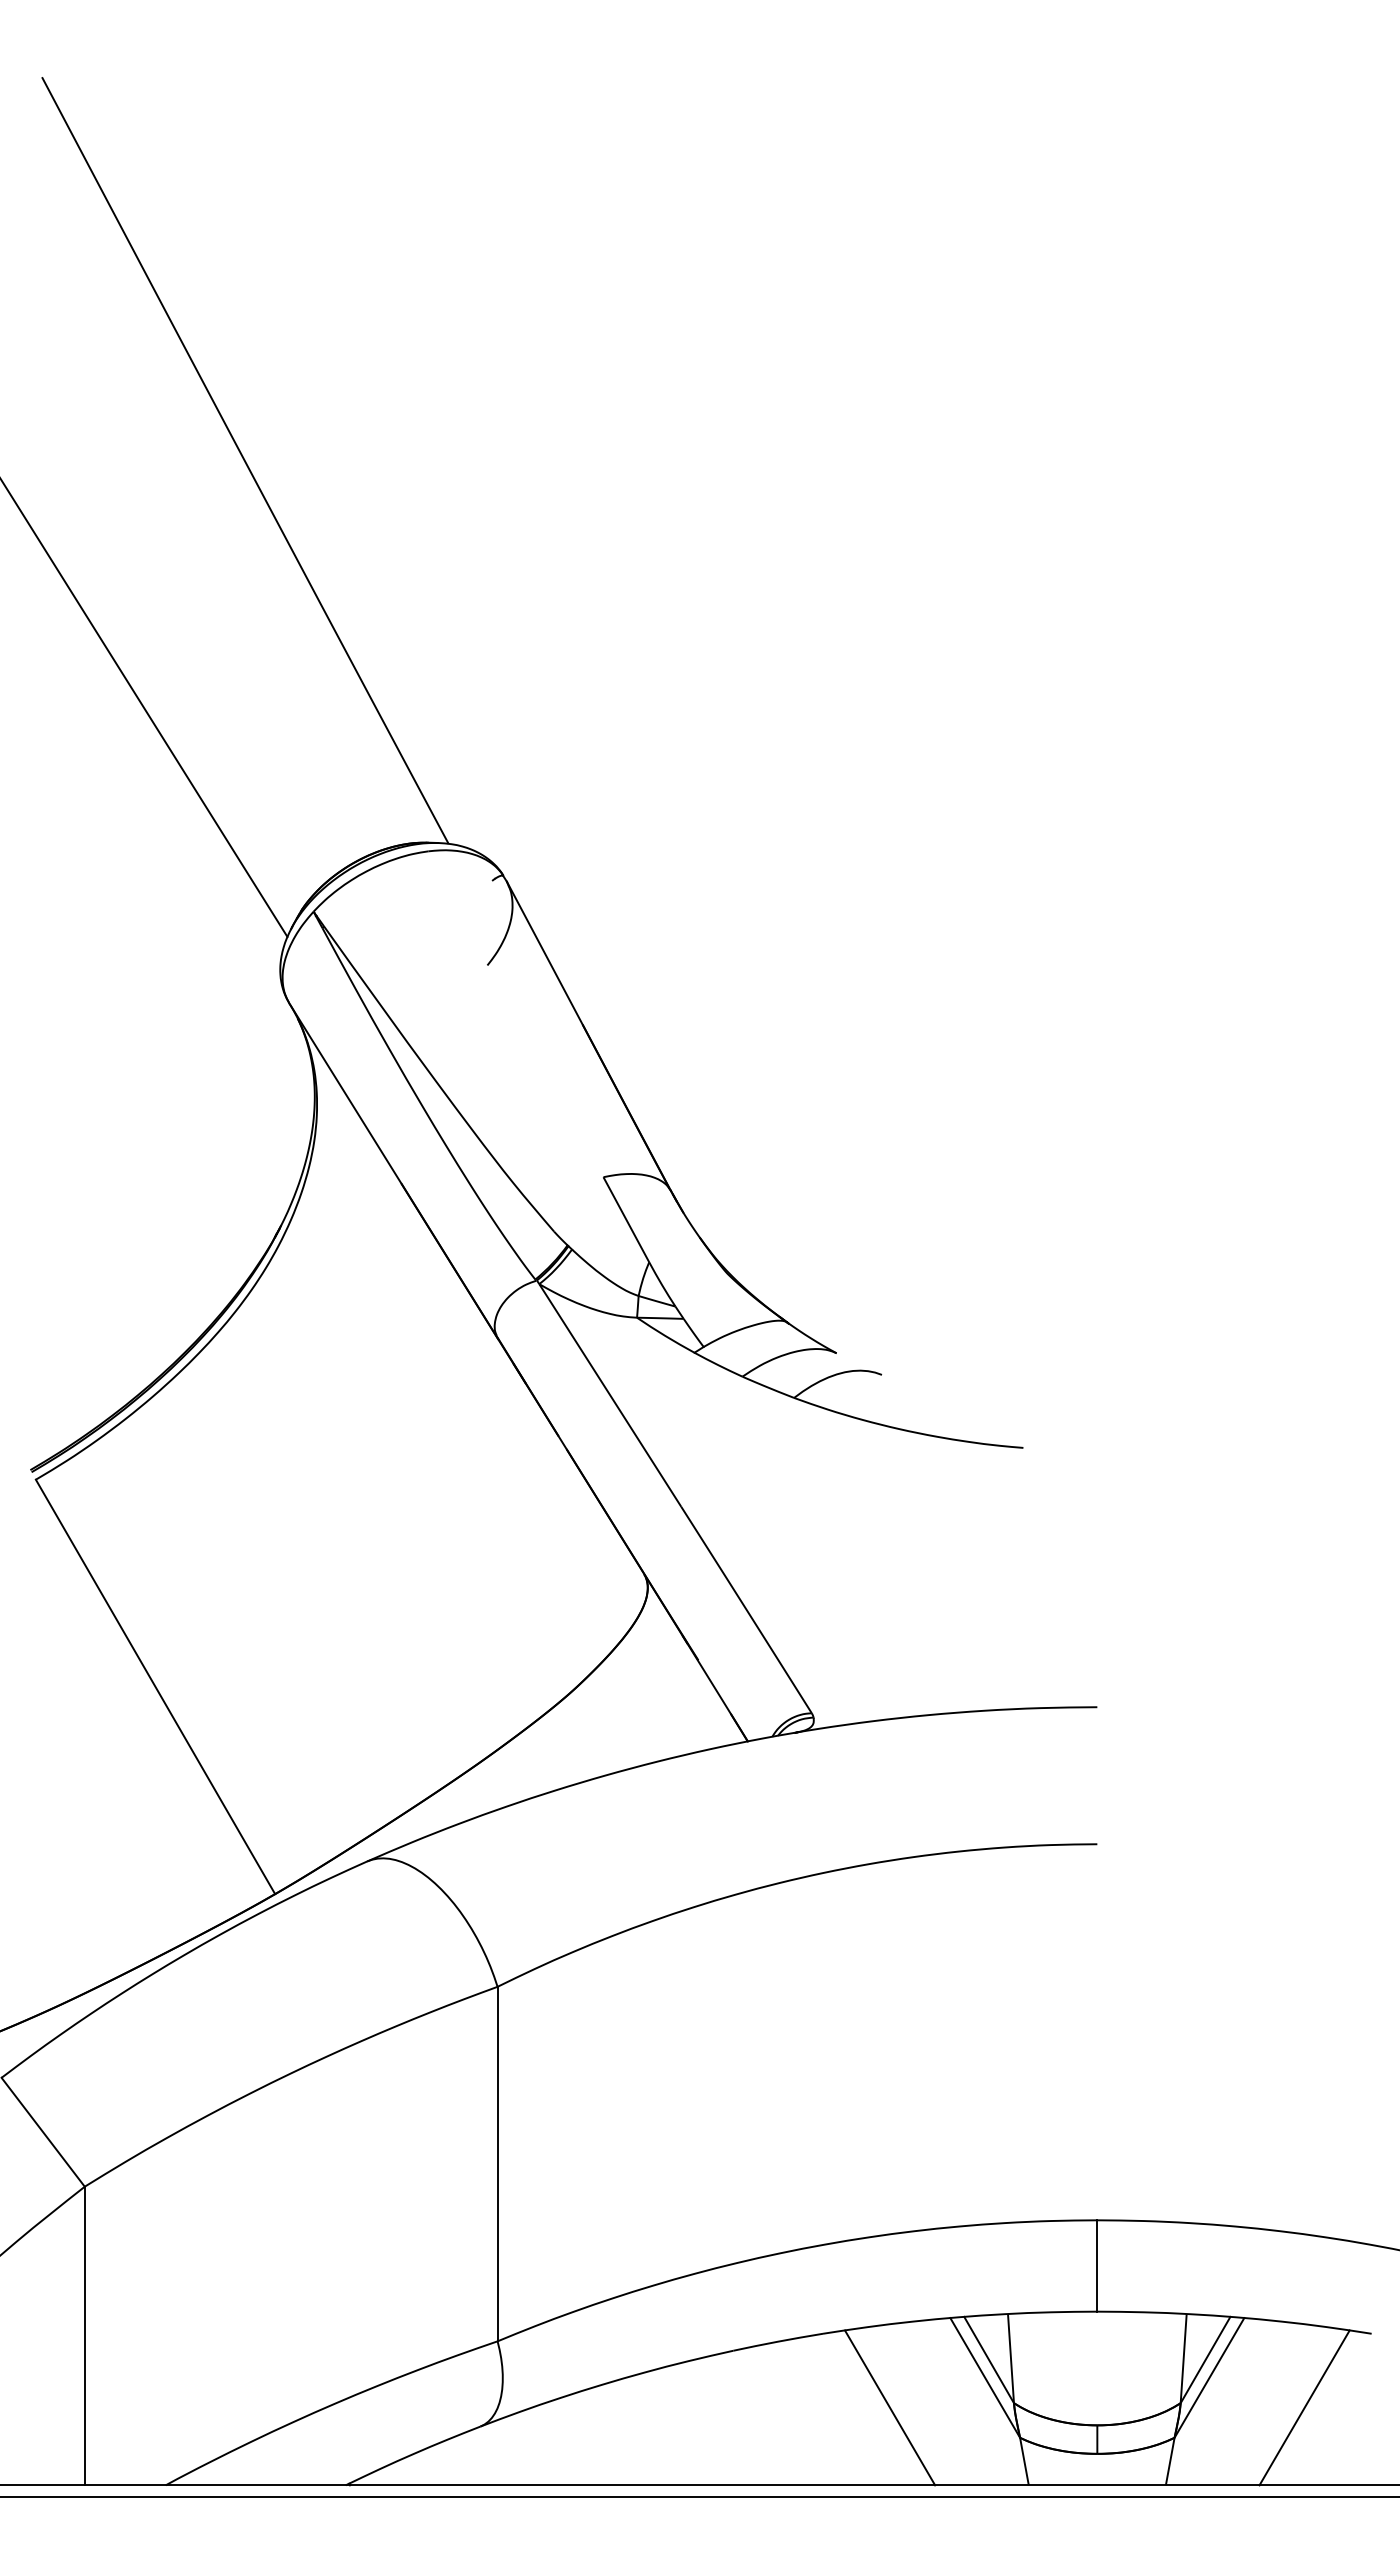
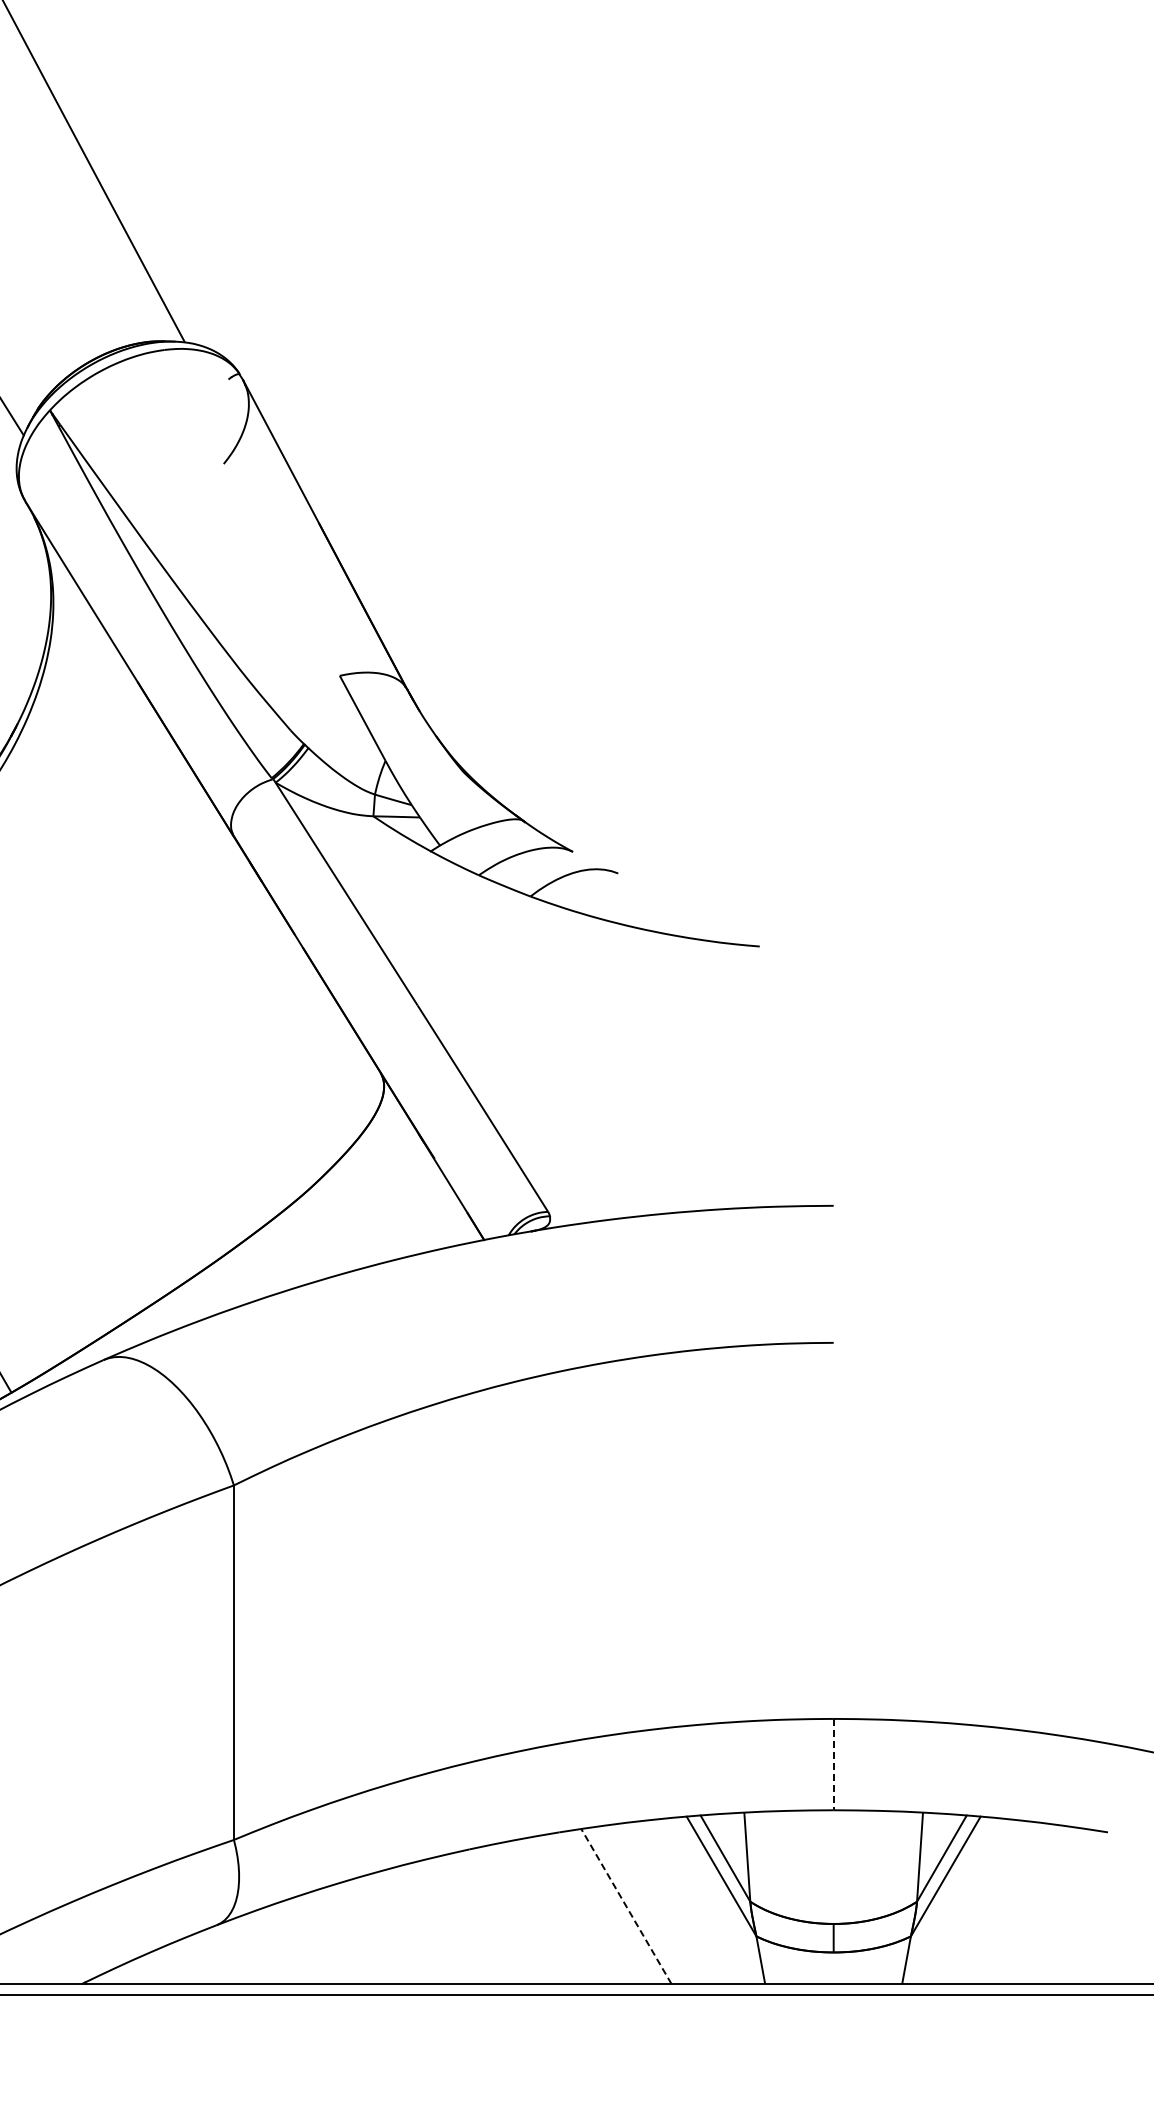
line: (1097, 2265) -> (833, 1764), solid -> dashed
line: (890, 2407) -> (626, 1906), solid -> dashed
line: (1304, 2407) -> (1040, 1906), removed

